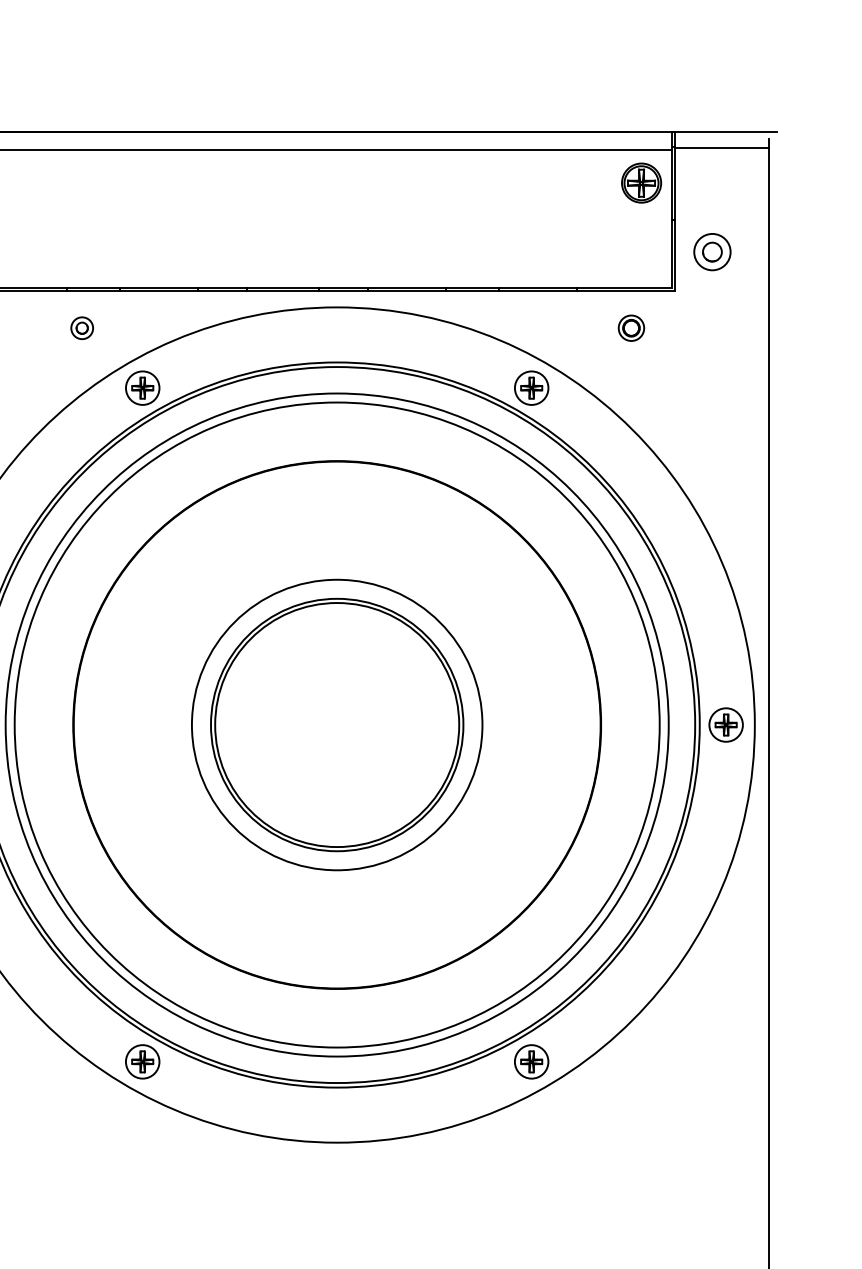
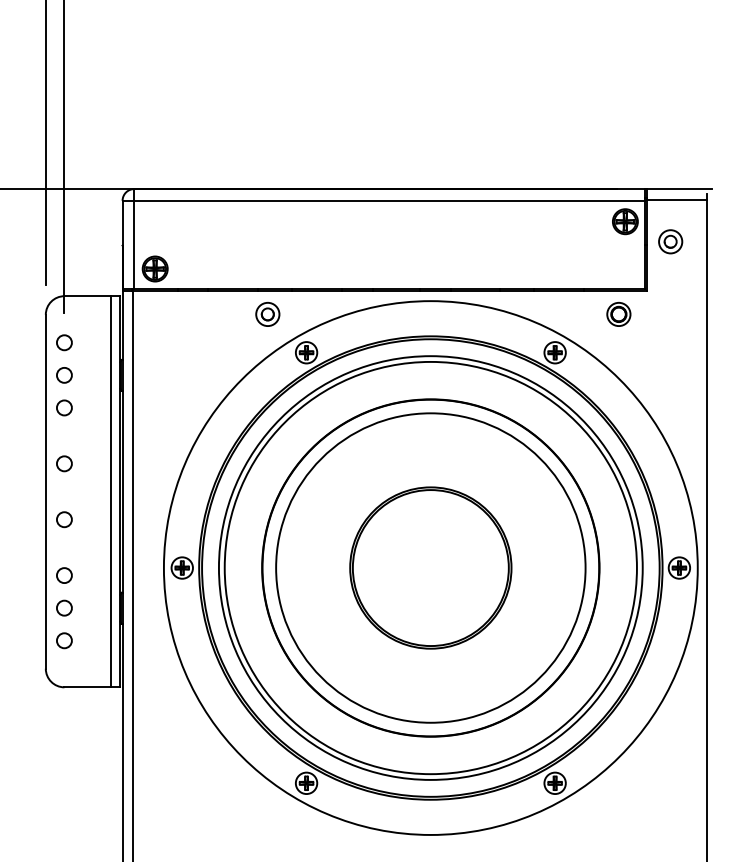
part: (712, 251) -> (670, 241), moved
part: (81, 328) -> (267, 314), size x1.67
part: (630, 328) -> (618, 314), size x1.43
circle: (336, 724) -> (430, 567), size x1.67

